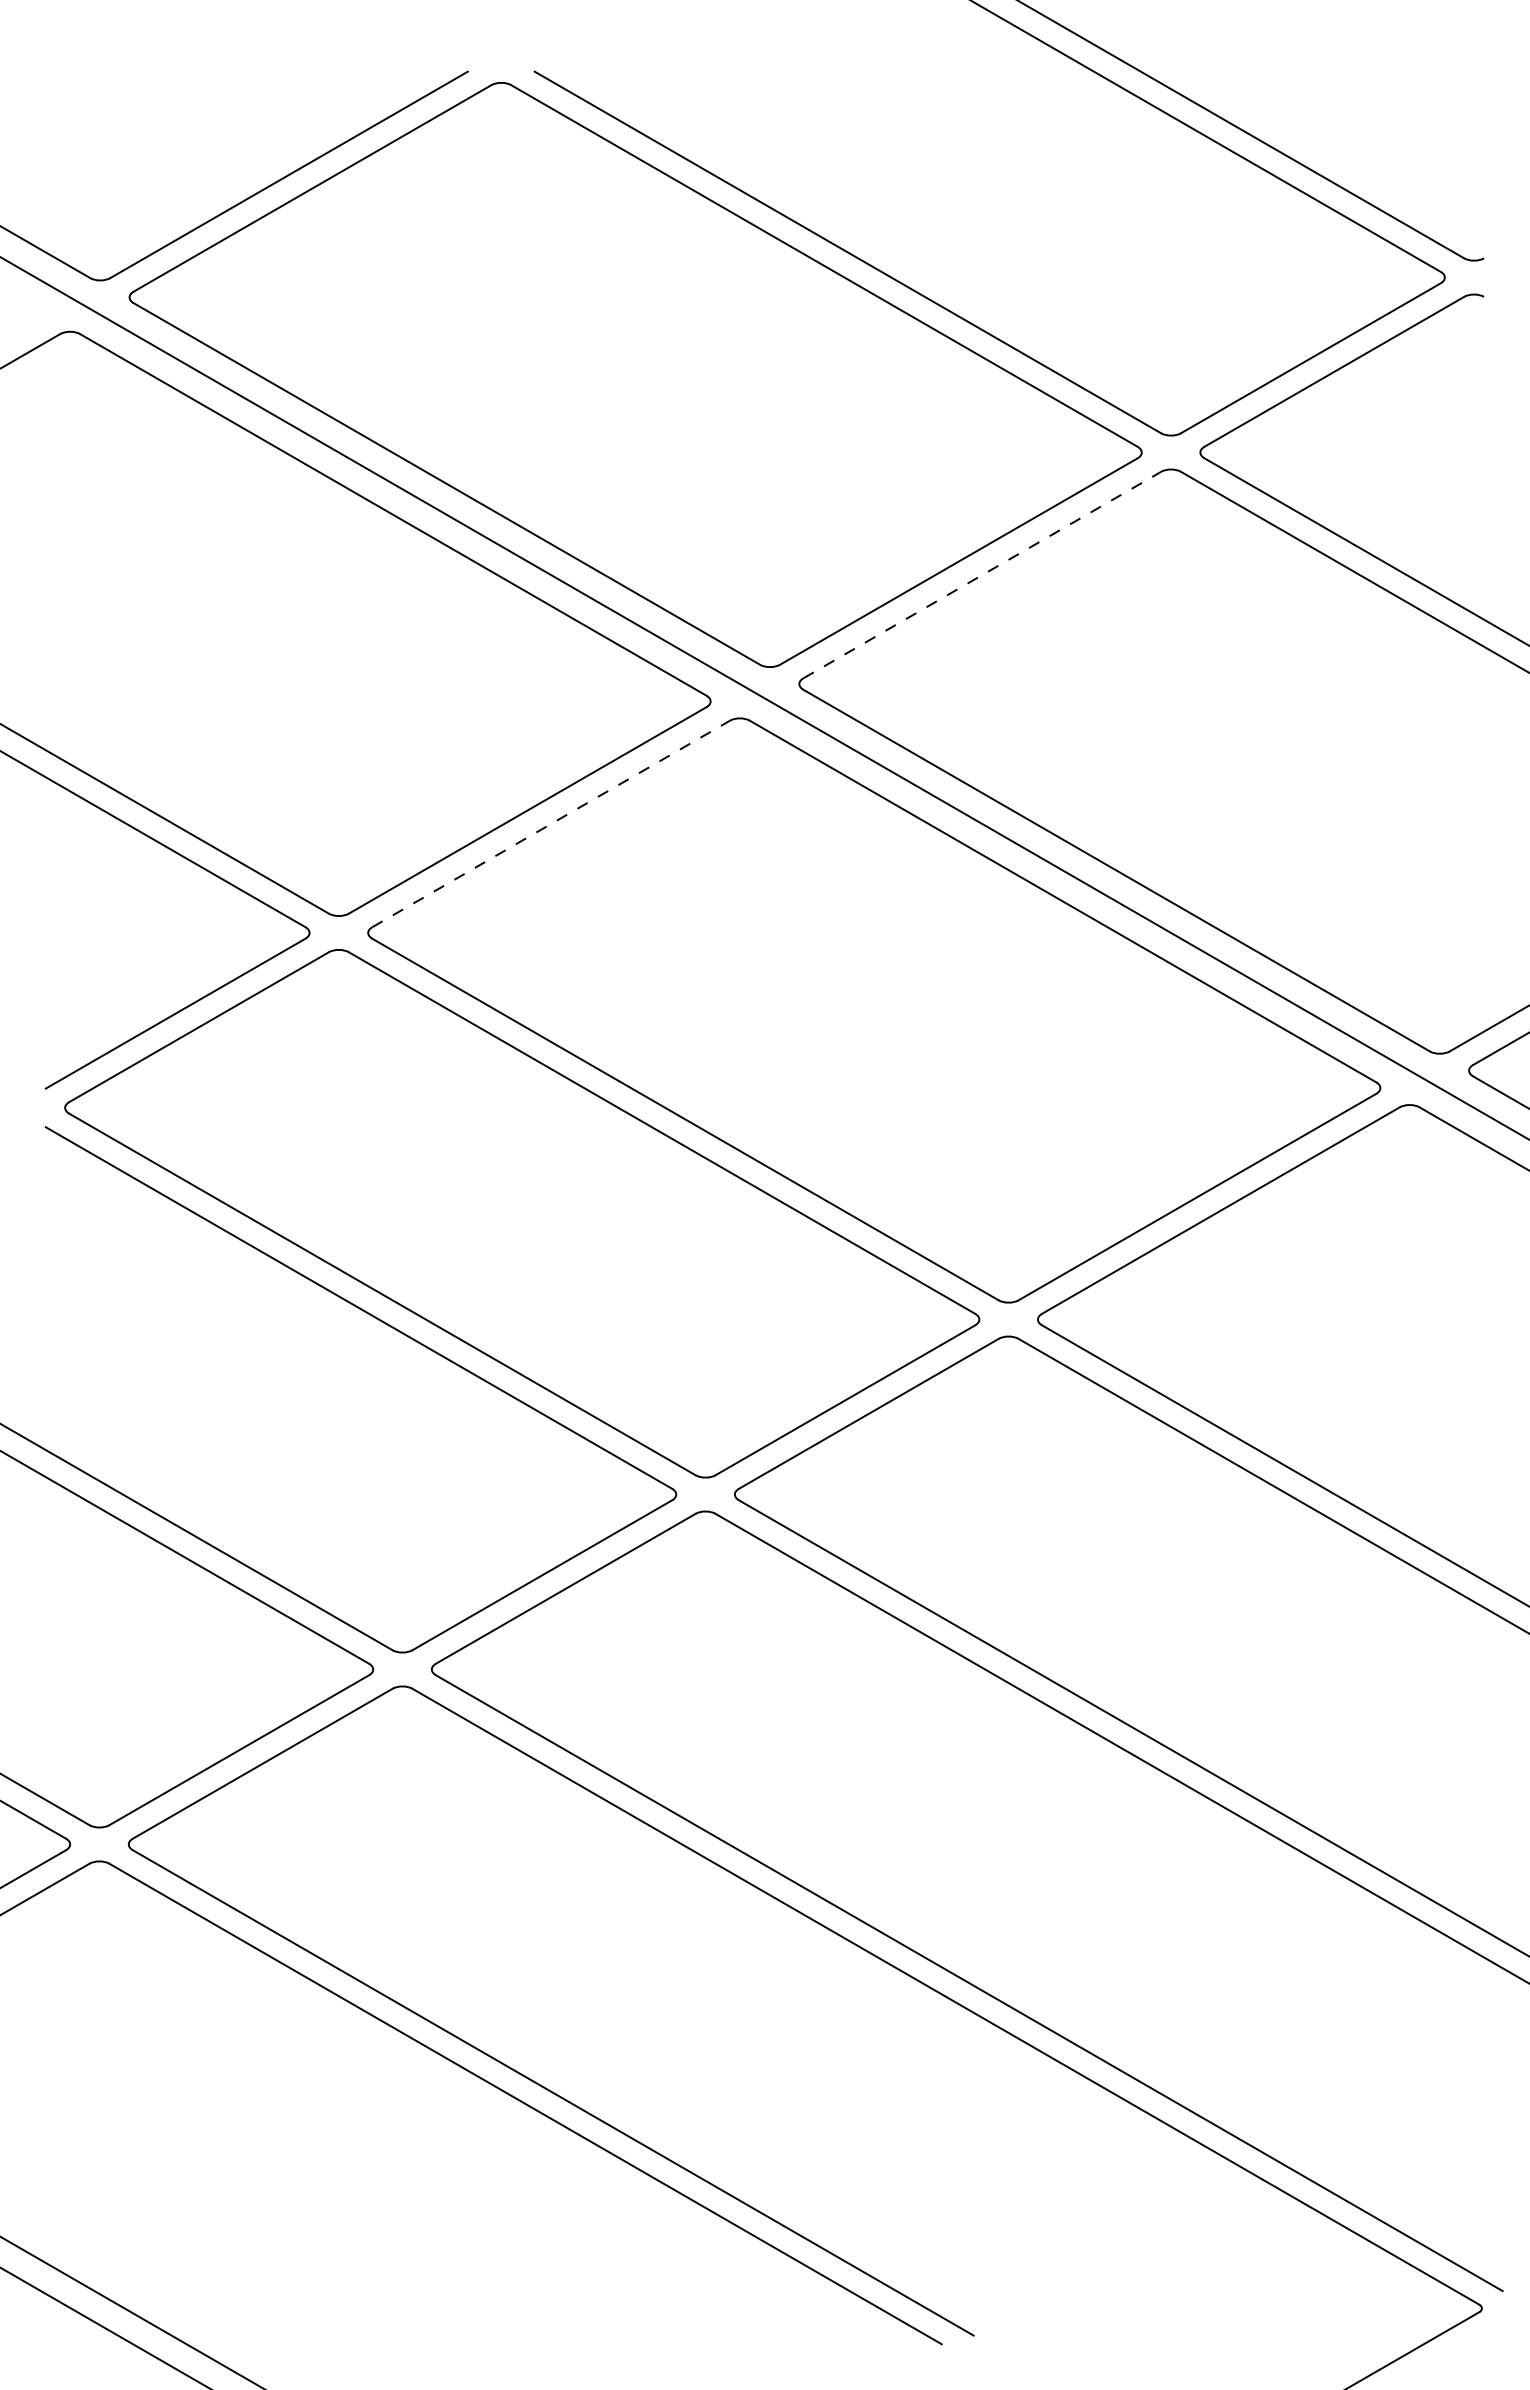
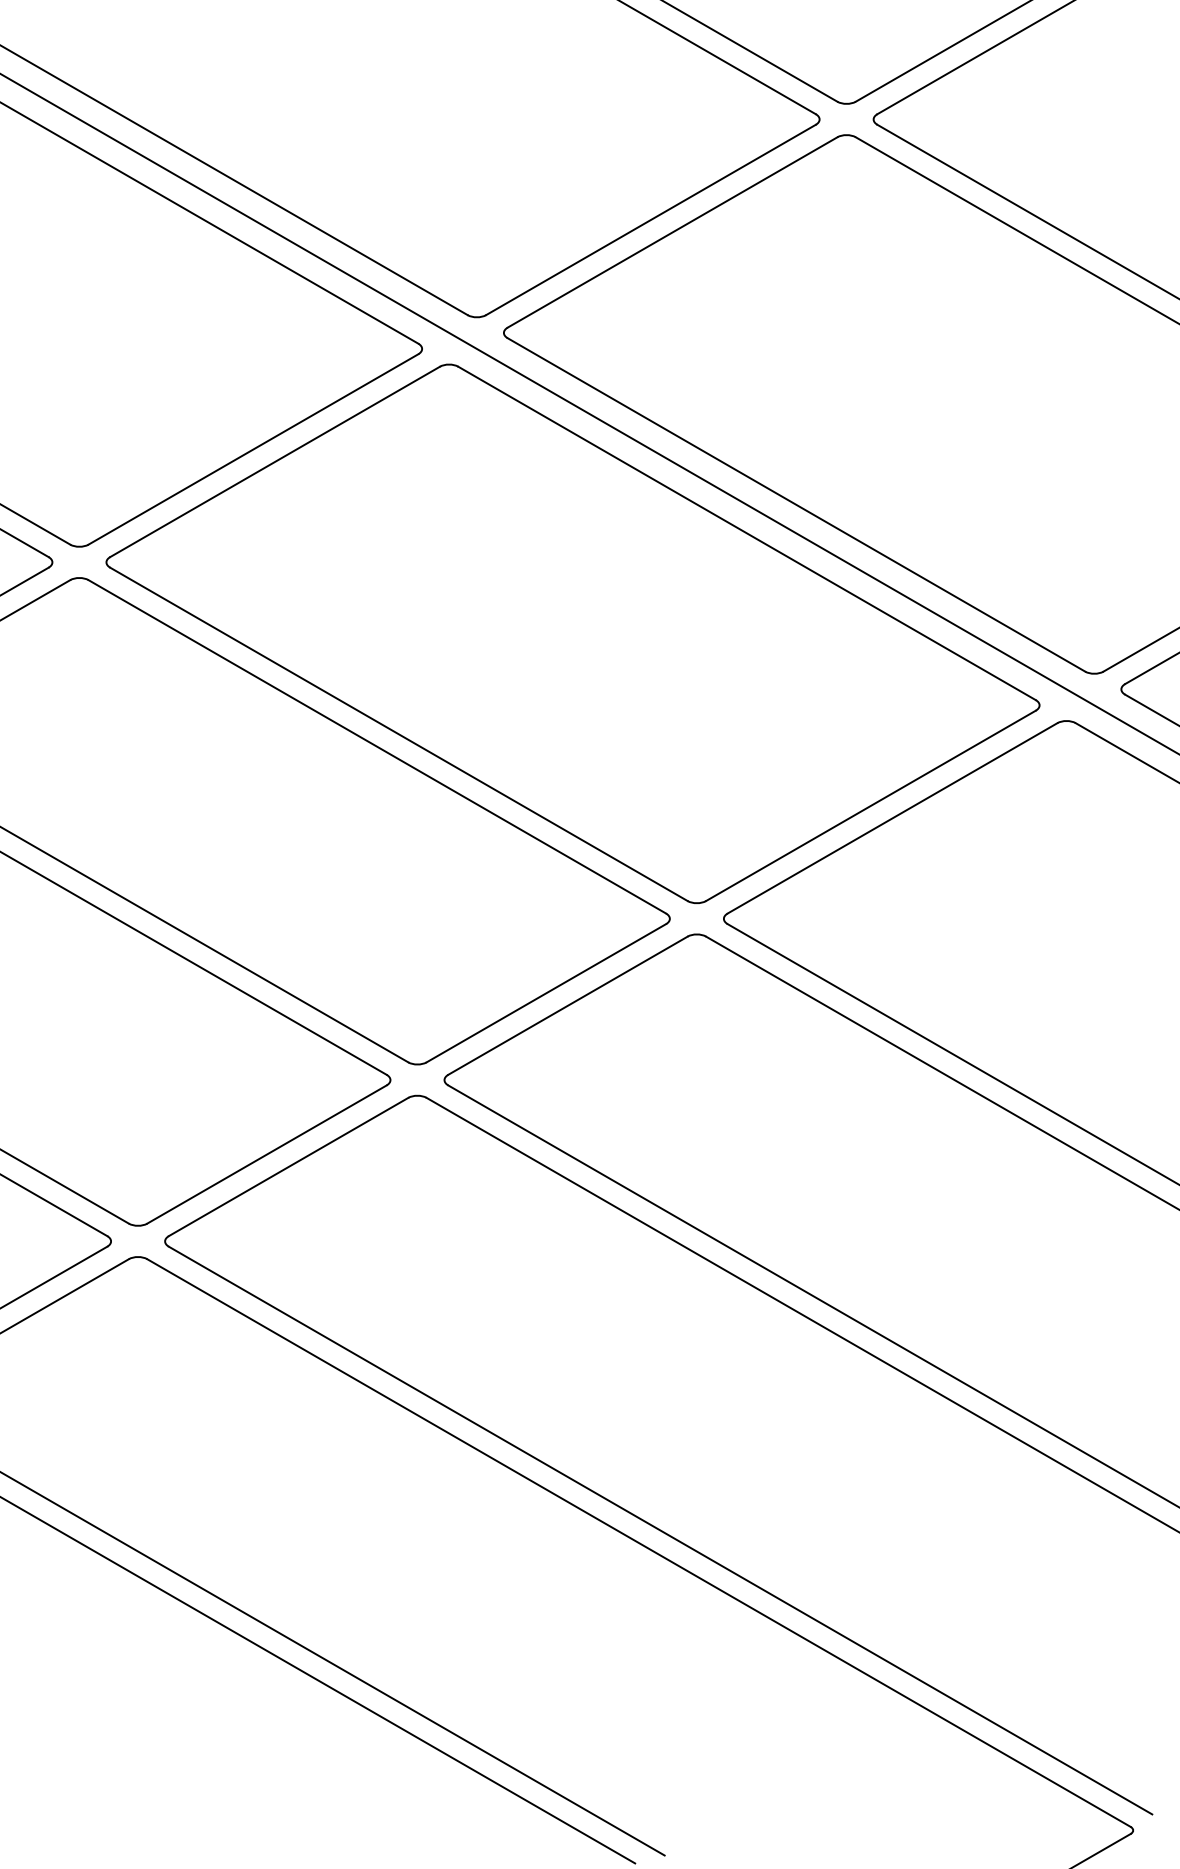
line: (982, 574) -> (672, 231), dashed -> solid
line: (551, 823) -> (275, 461), dashed -> solid

